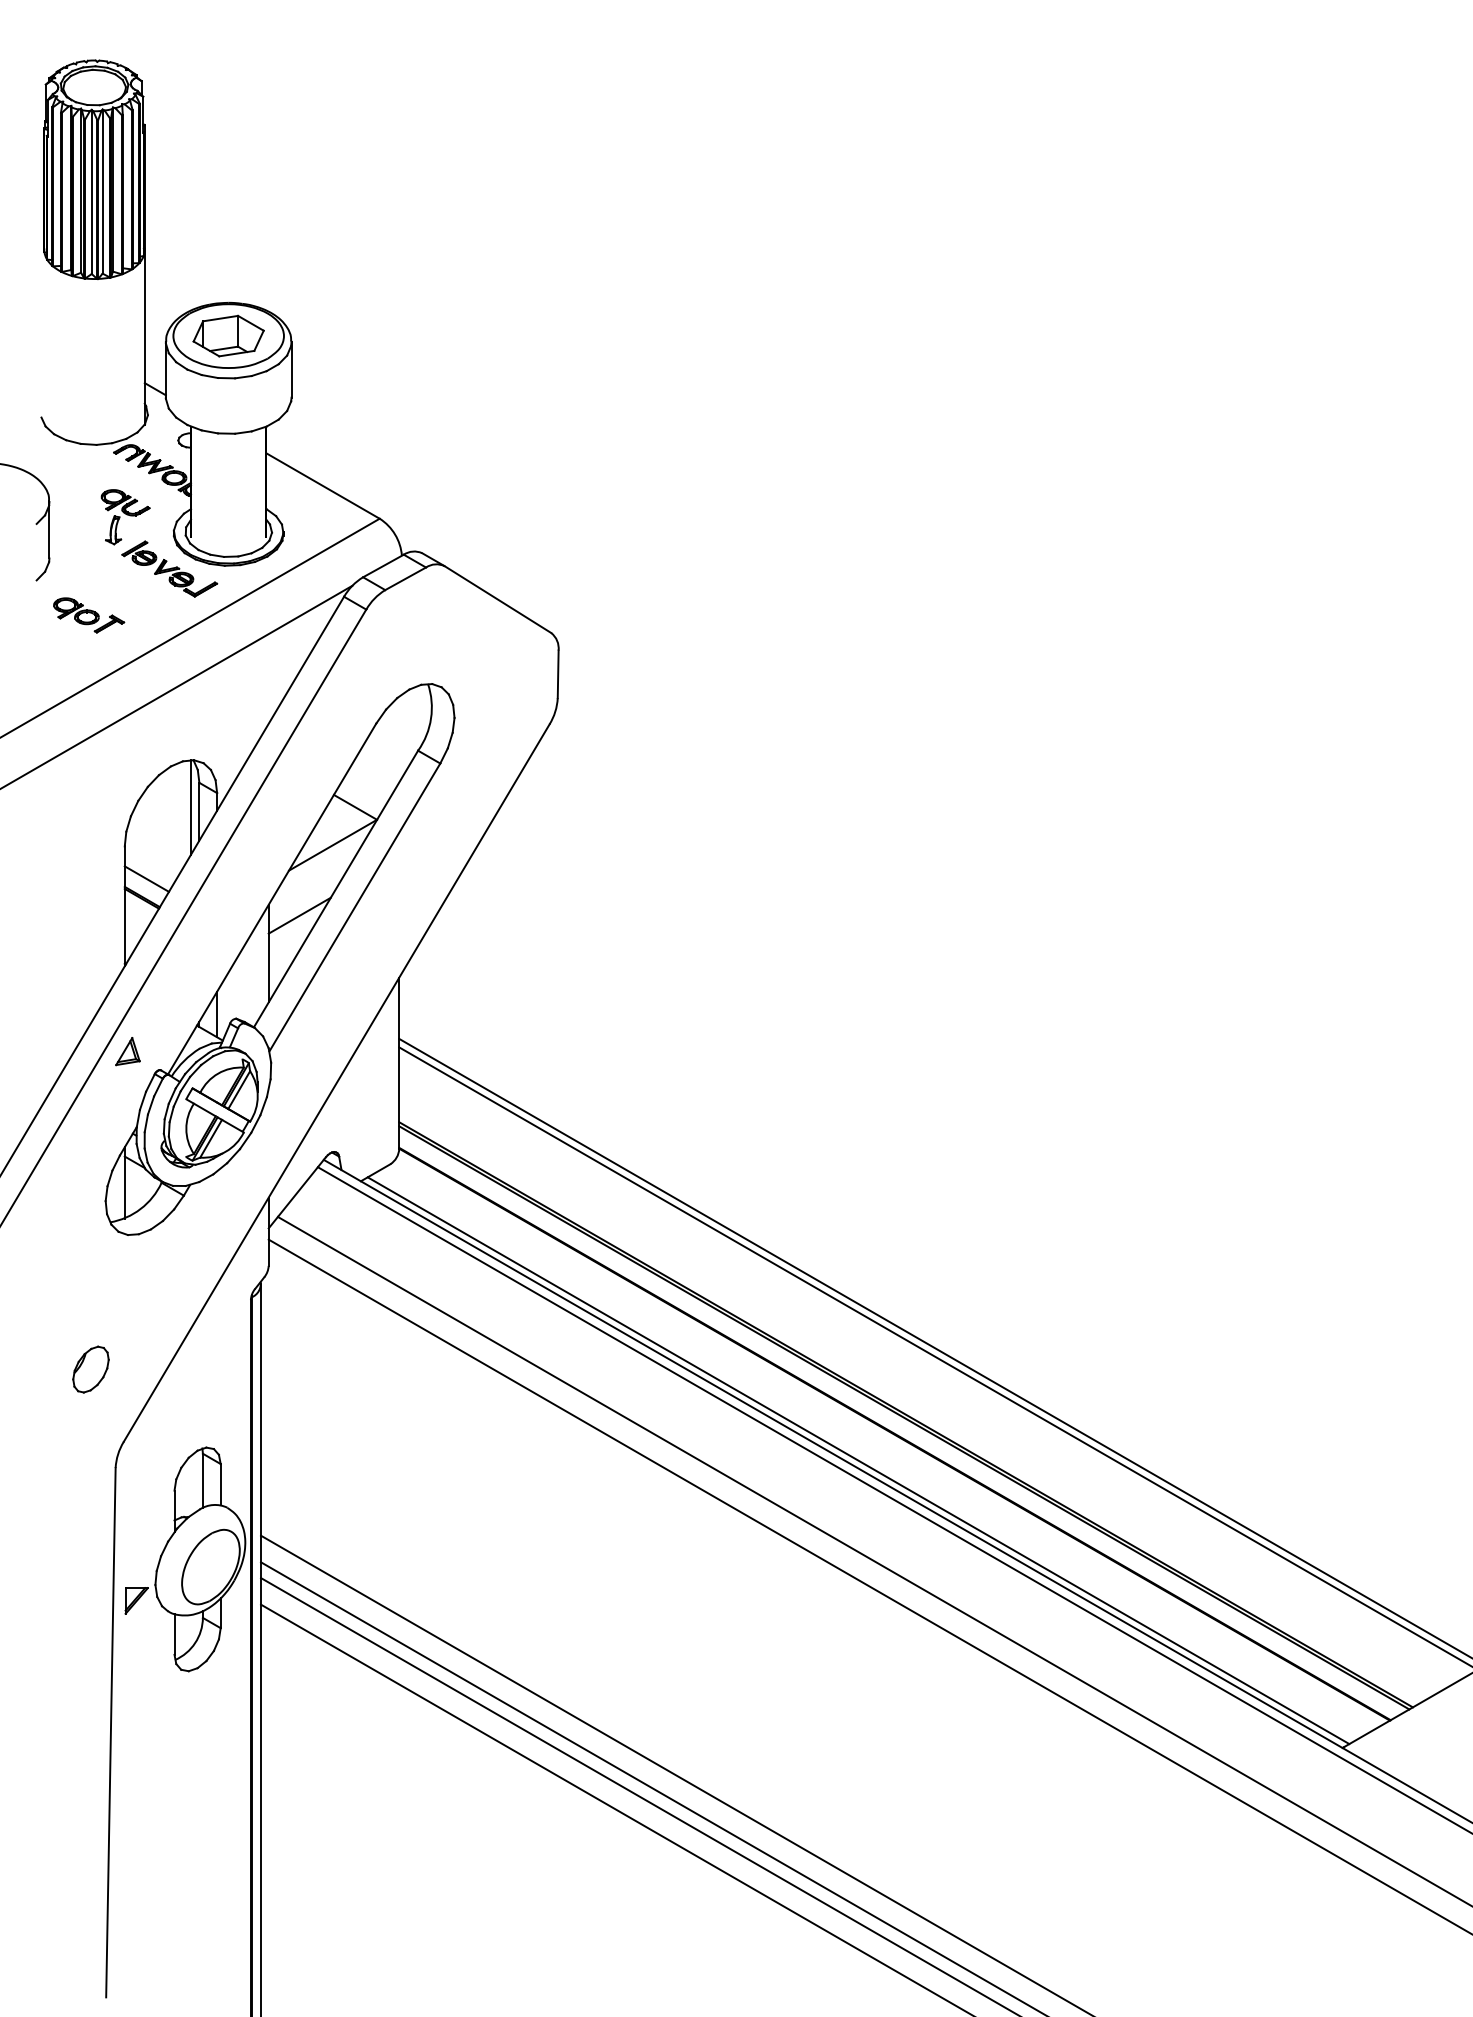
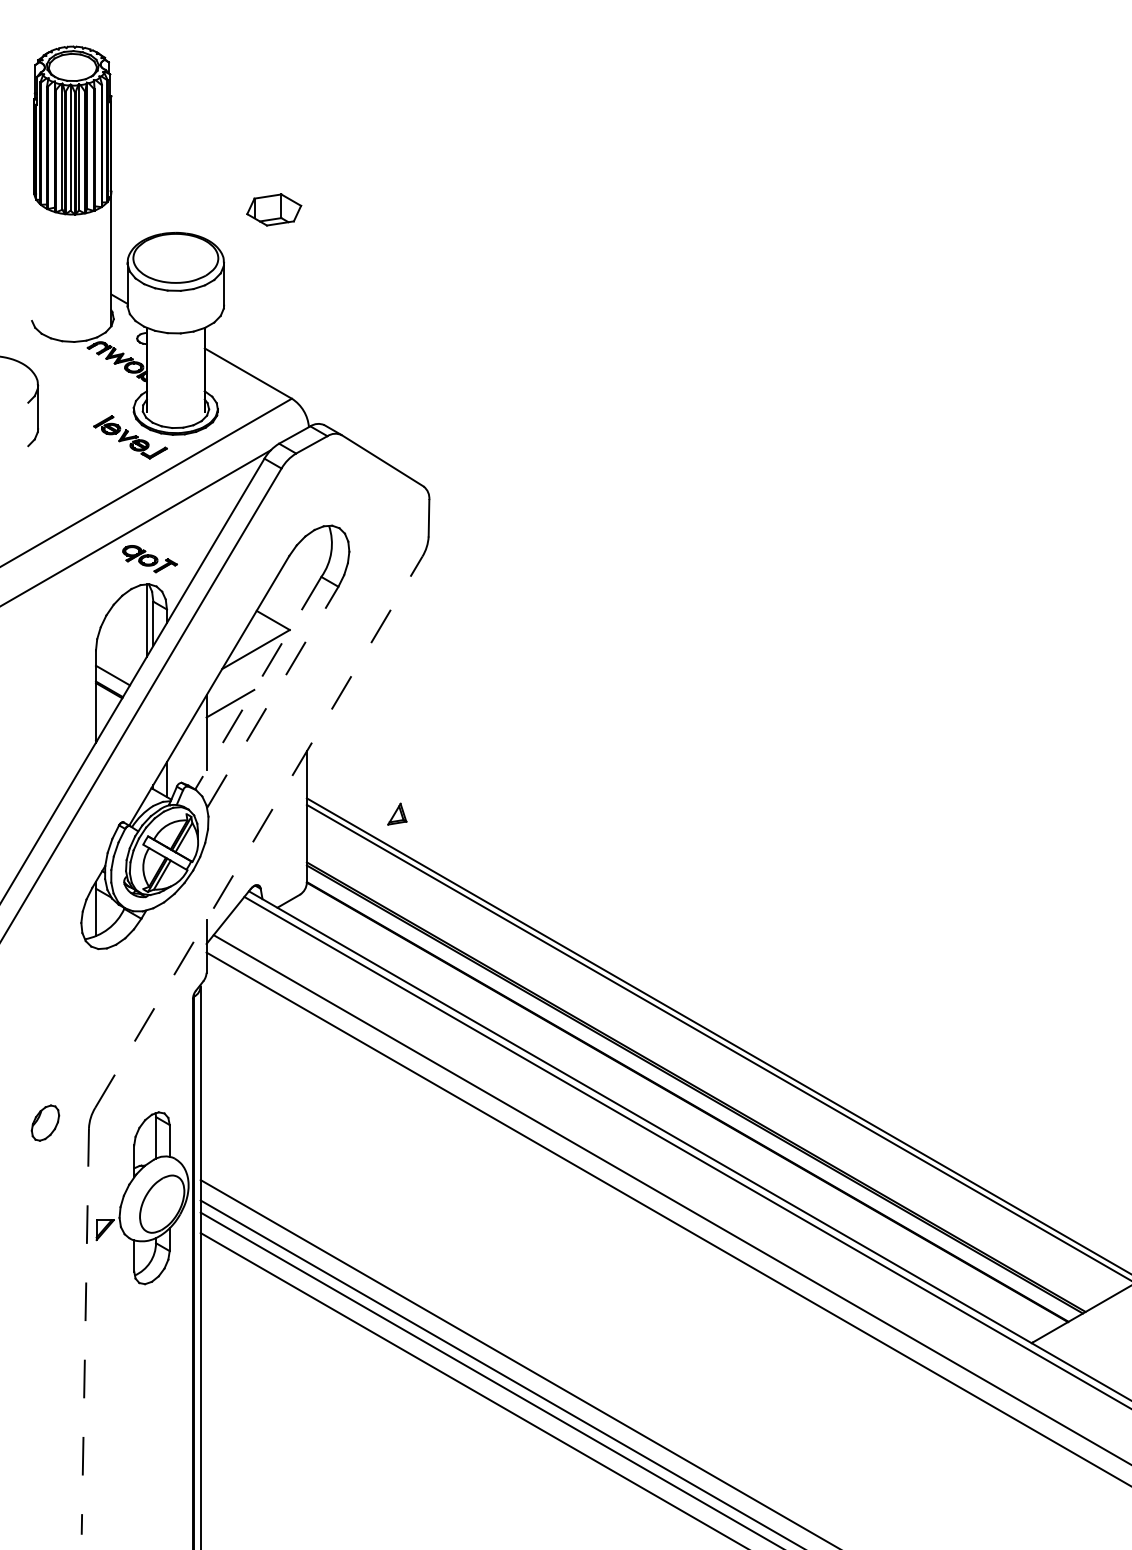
part: (228, 335) -> (274, 209), moved
part: (125, 517) -> (96, 397), removed
part: (89, 615) -> (150, 559), moved
line: (336, 889) -> (258, 683), solid -> dashed
line: (355, 906) -> (273, 696), solid -> dashed
part: (127, 1051) -> (396, 814), moved
line: (336, 1082) -> (258, 831), solid -> dashed
part: (90, 1369) -> (45, 1123), moved
line: (858, 1460) -> (659, 1122), removed
line: (110, 1732) -> (85, 1331), solid -> dashed

